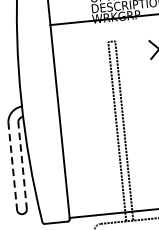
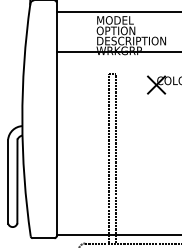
line: (22, 165) -> (17, 181), dashed -> solid
line: (13, 167) -> (8, 182), dashed -> solid

